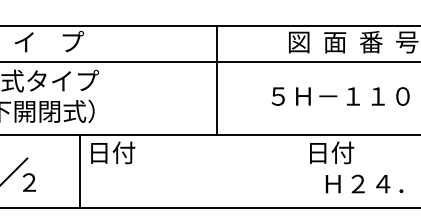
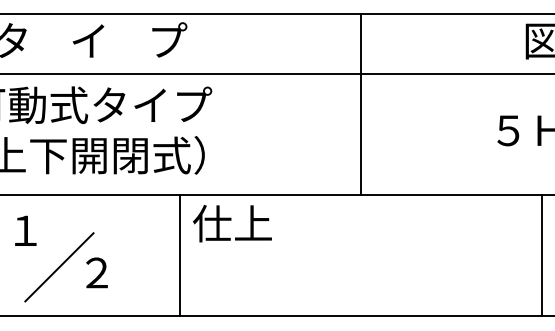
line: (217, 80) -> (361, 104), moved
text: (111, 152) -> (232, 223), 日付 -> 仕上
line: (298, 171) -> (541, 254), added

